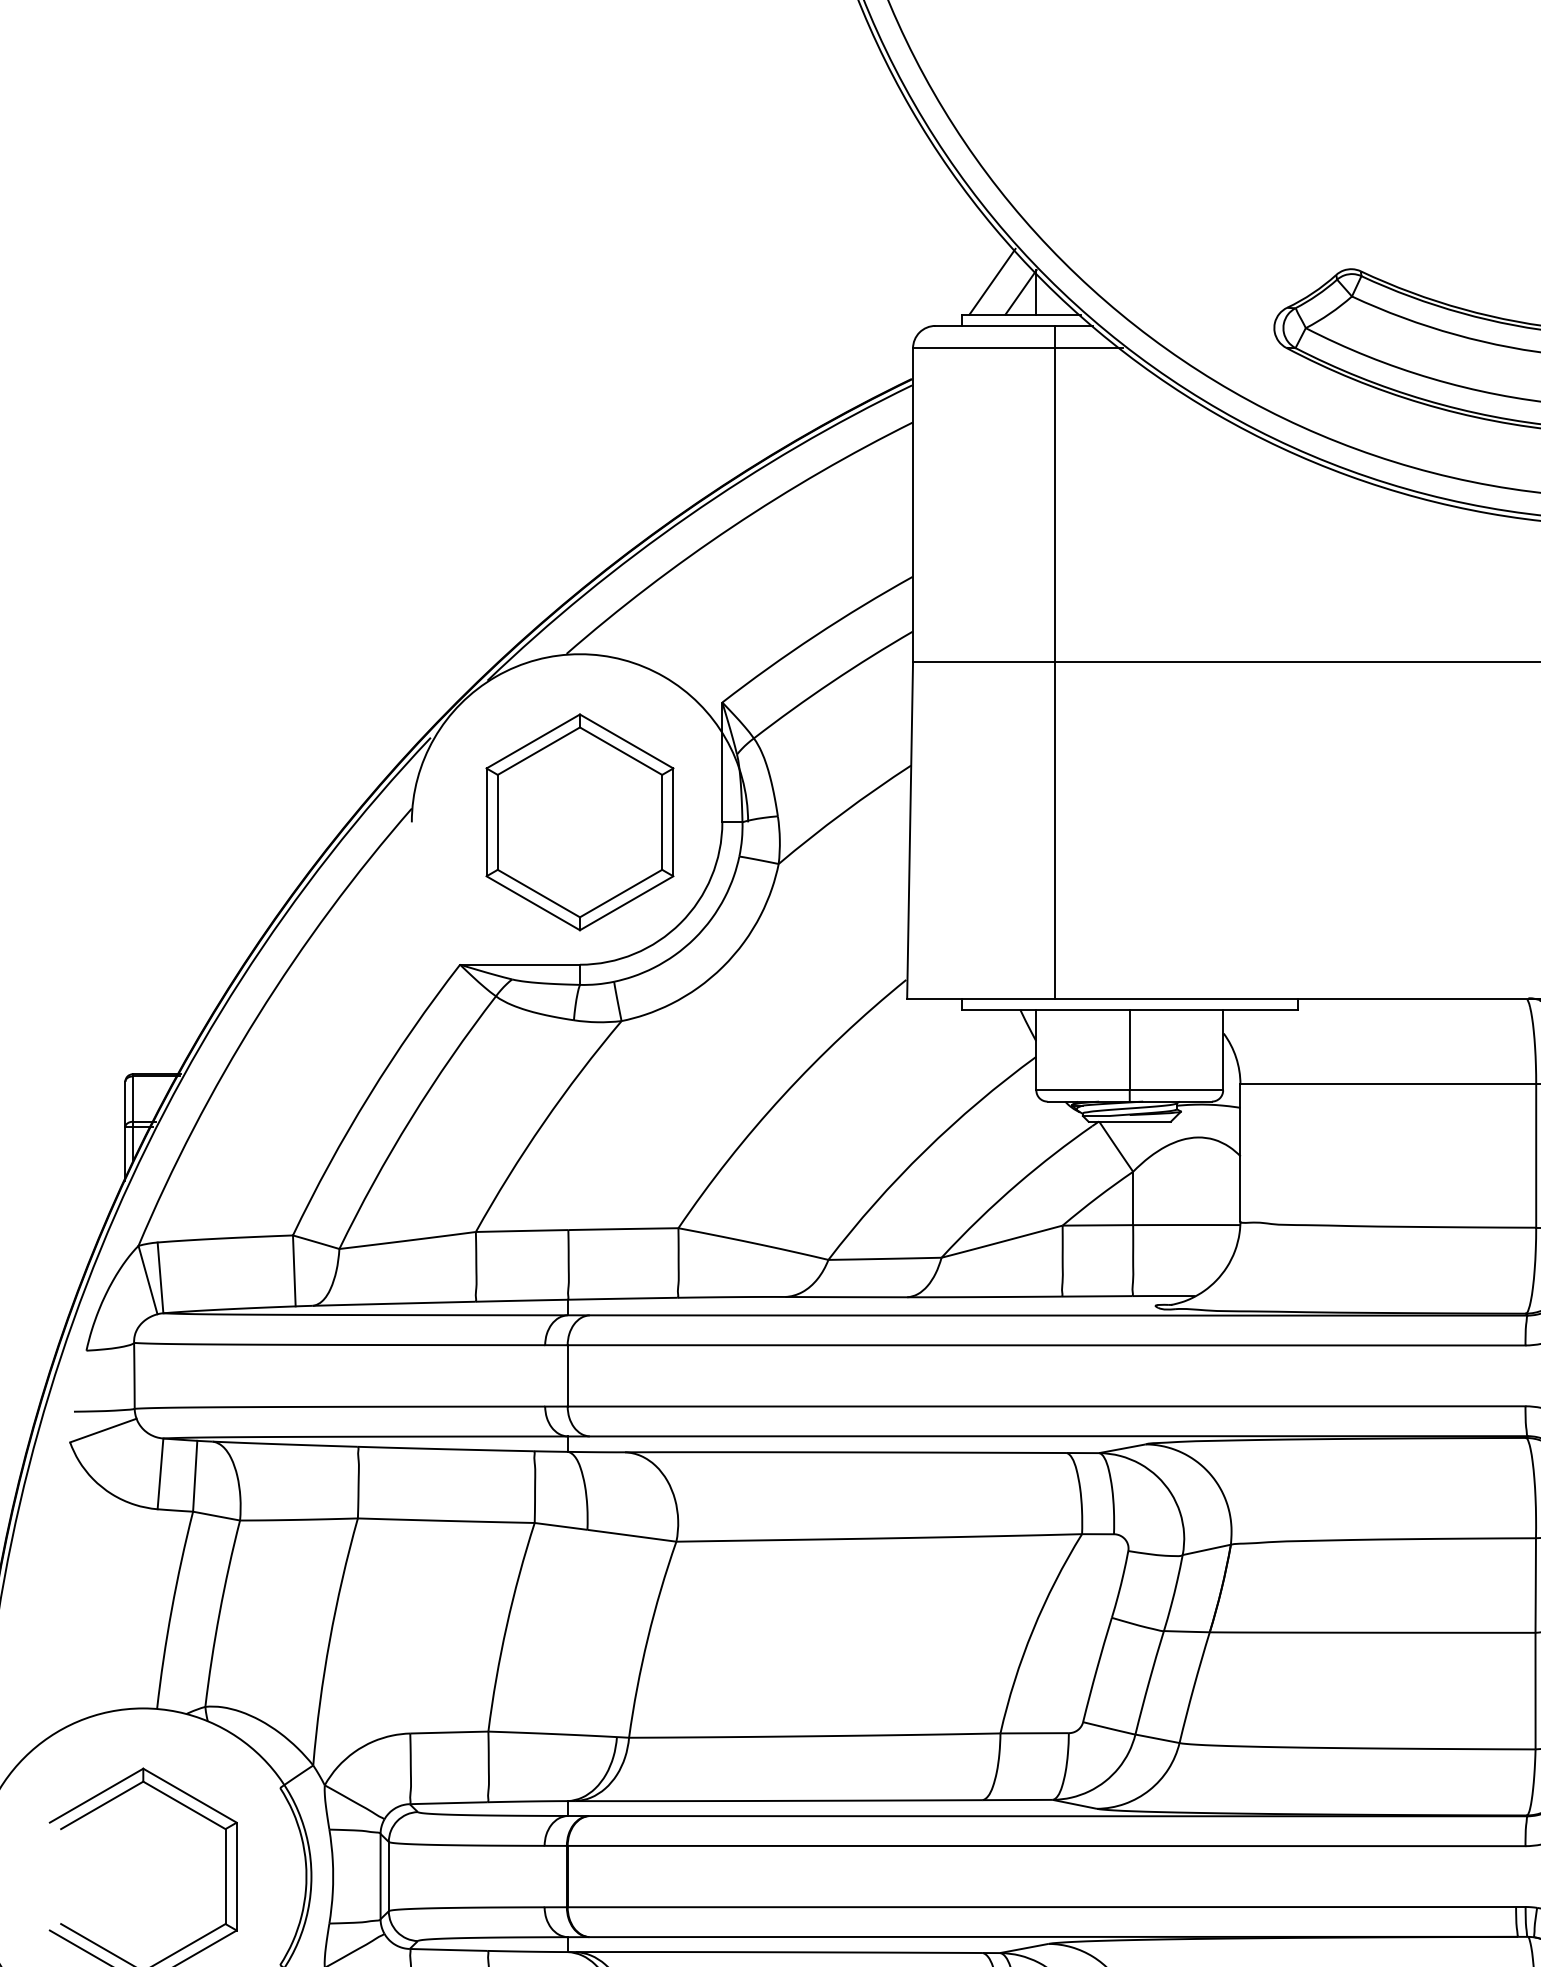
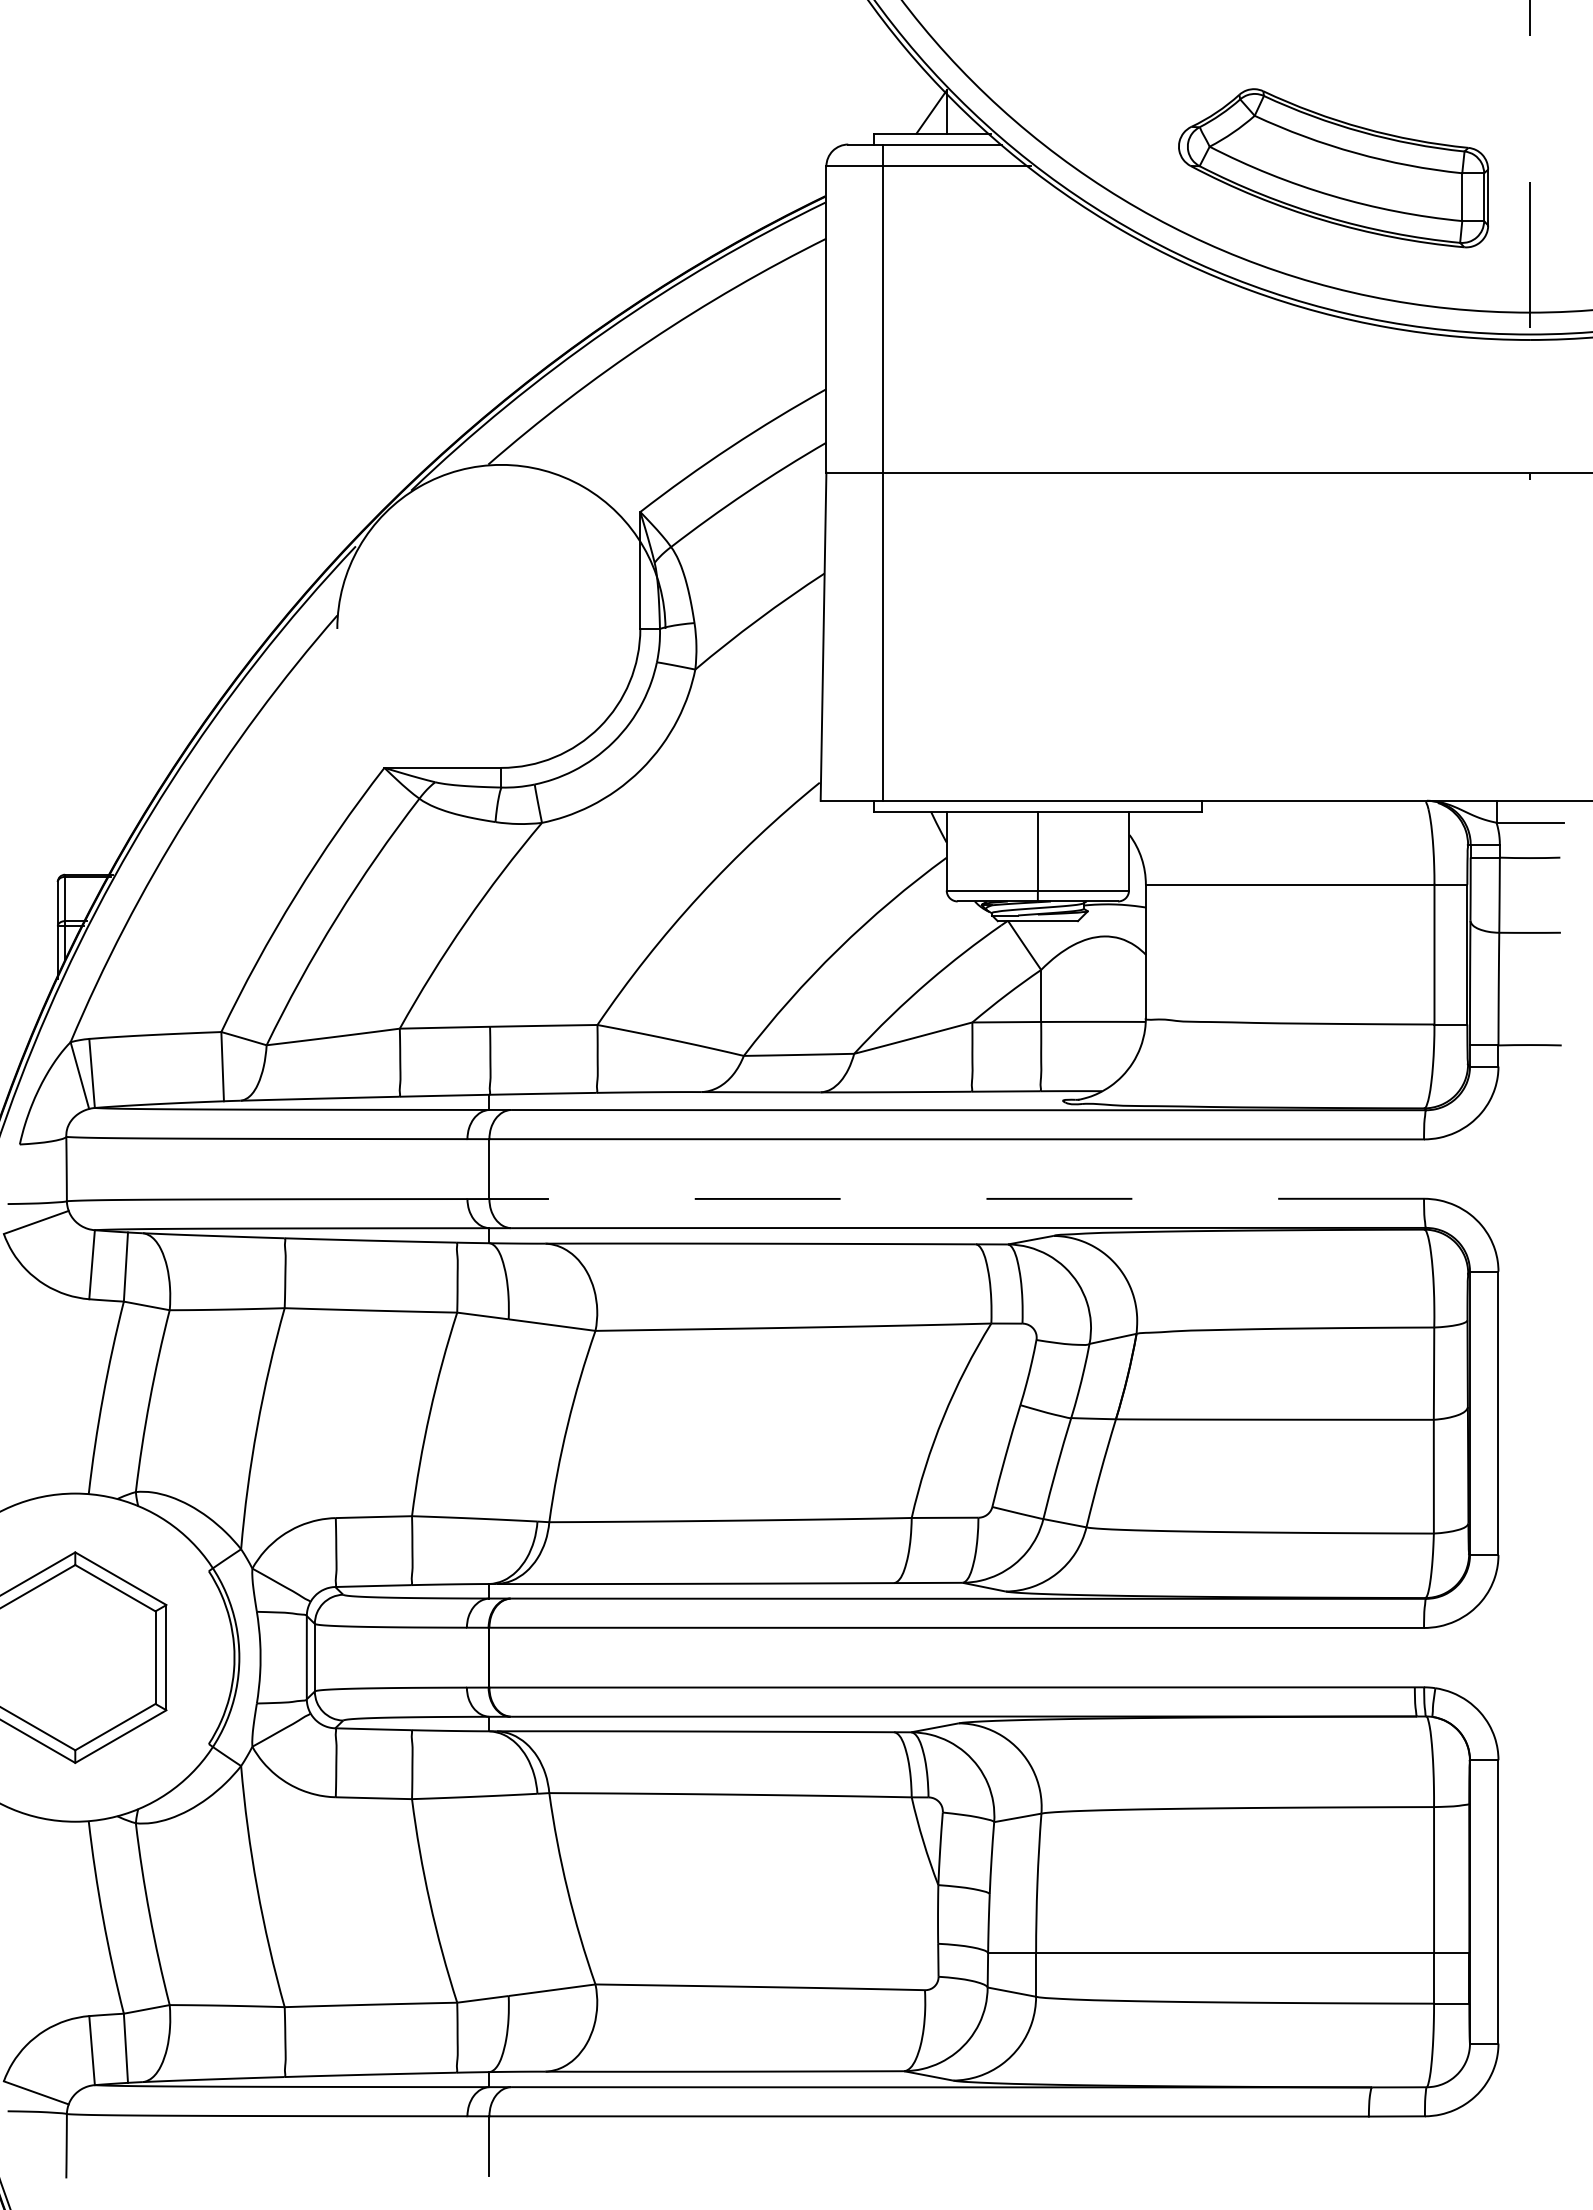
line: (992, 281) -> (903, 101), removed
line: (1054, 662) -> (882, 472), moved
part: (580, 821) -> (501, 628), removed
line: (1046, 1406) -> (956, 1198), solid -> dashed

